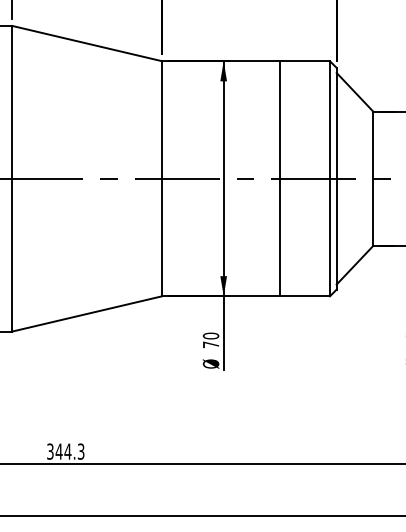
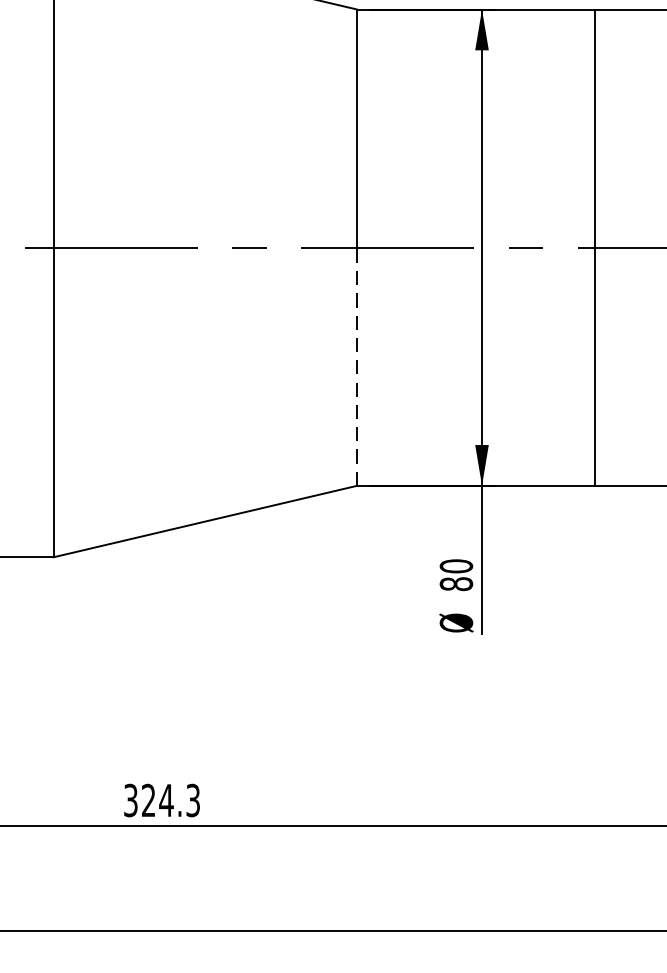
line: (162, 237) -> (358, 366), solid -> dashed
text: (210, 344) -> (455, 583), 70 -> 80
text: (58, 451) -> (147, 800), 344.3 -> 324.3

